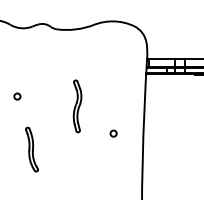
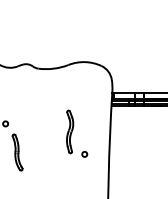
part: (78, 105) -> (70, 131), moved
part: (31, 149) -> (17, 152), moved

